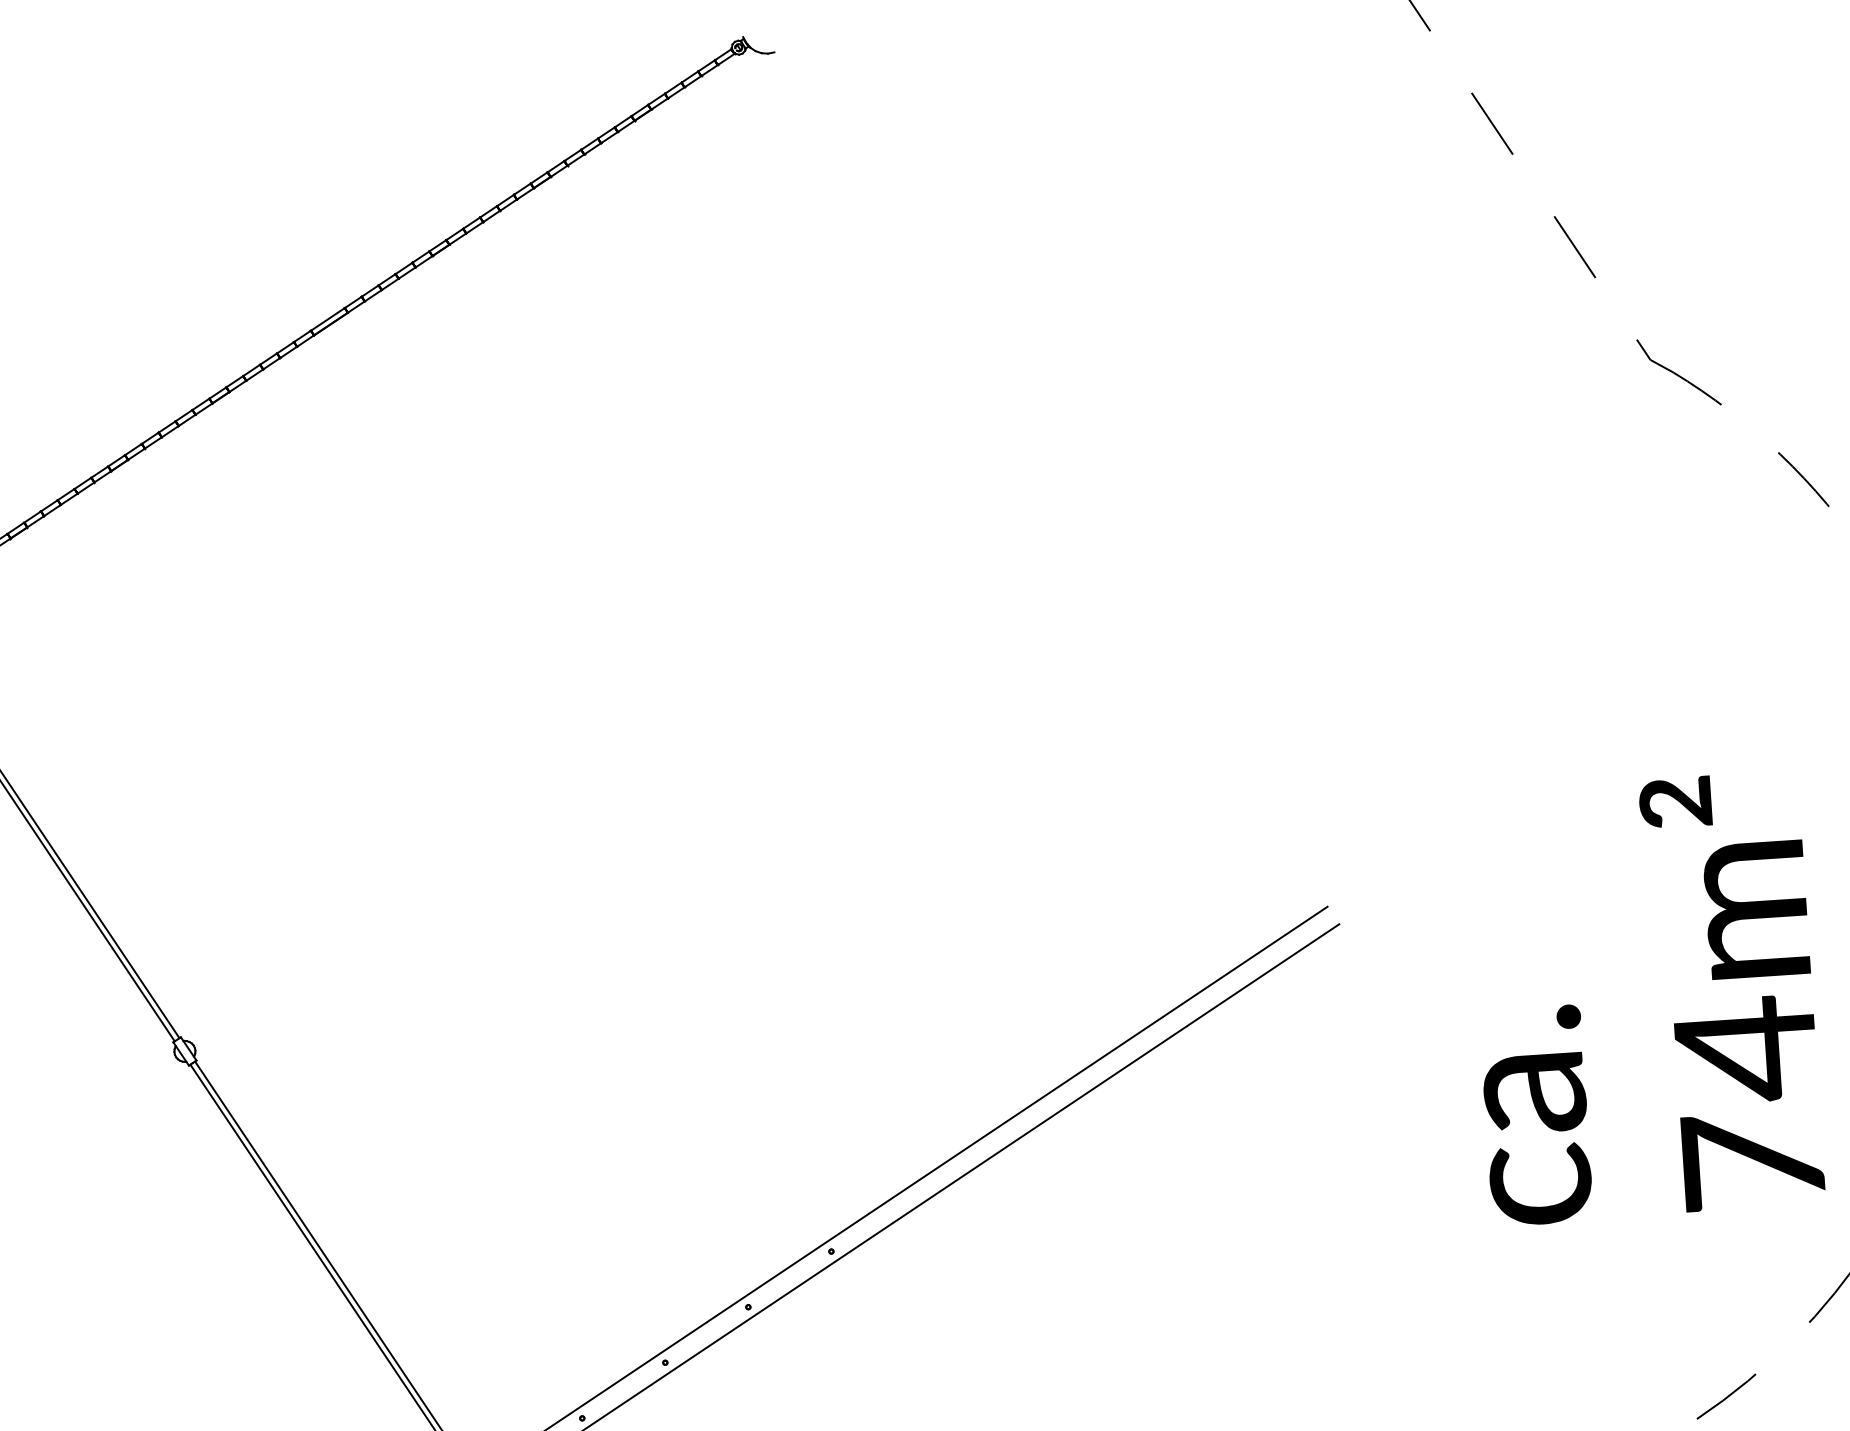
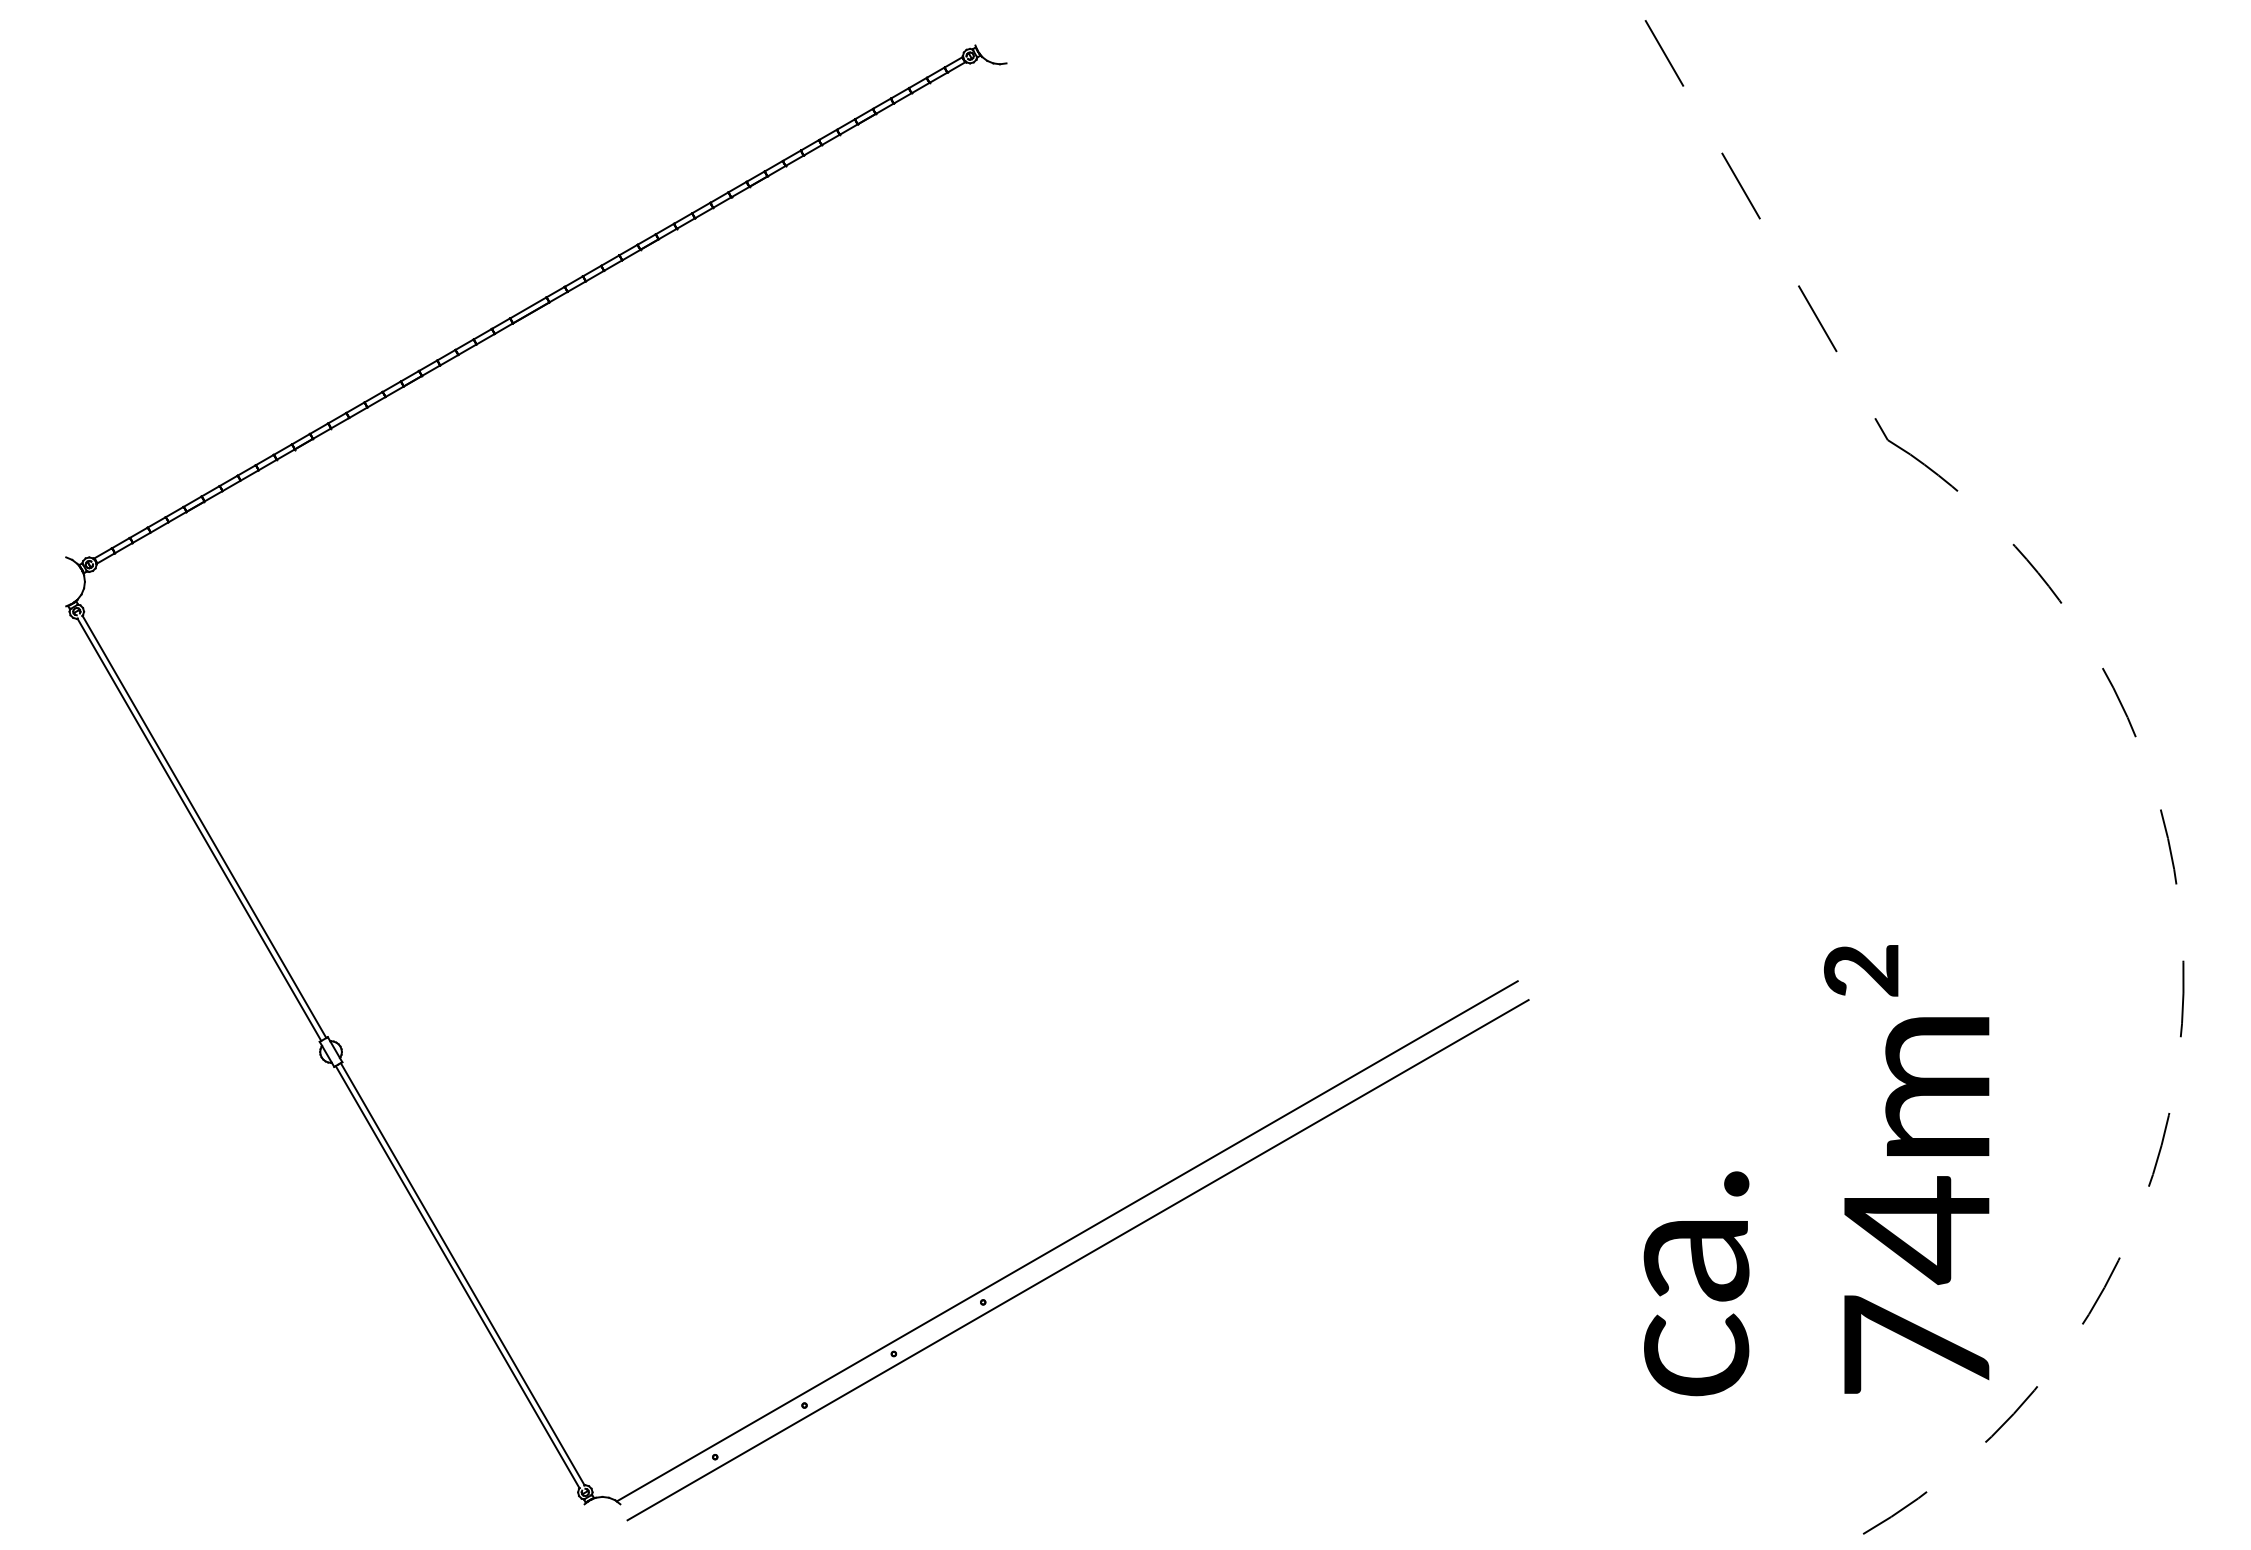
text: (1645, 998) -> (1816, 1170), moved

